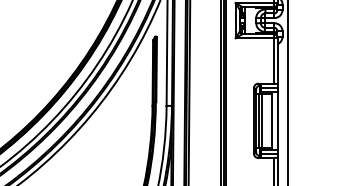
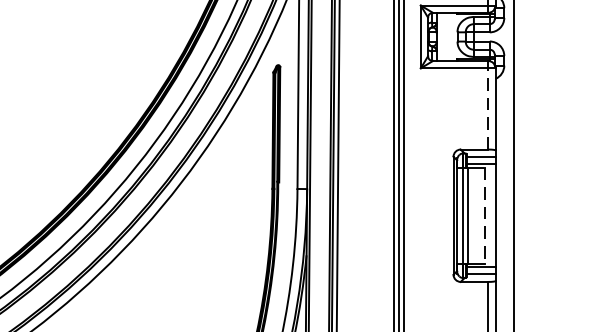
line: (273, 61) -> (488, 109), solid -> dashed
line: (271, 121) -> (484, 216), solid -> dashed

